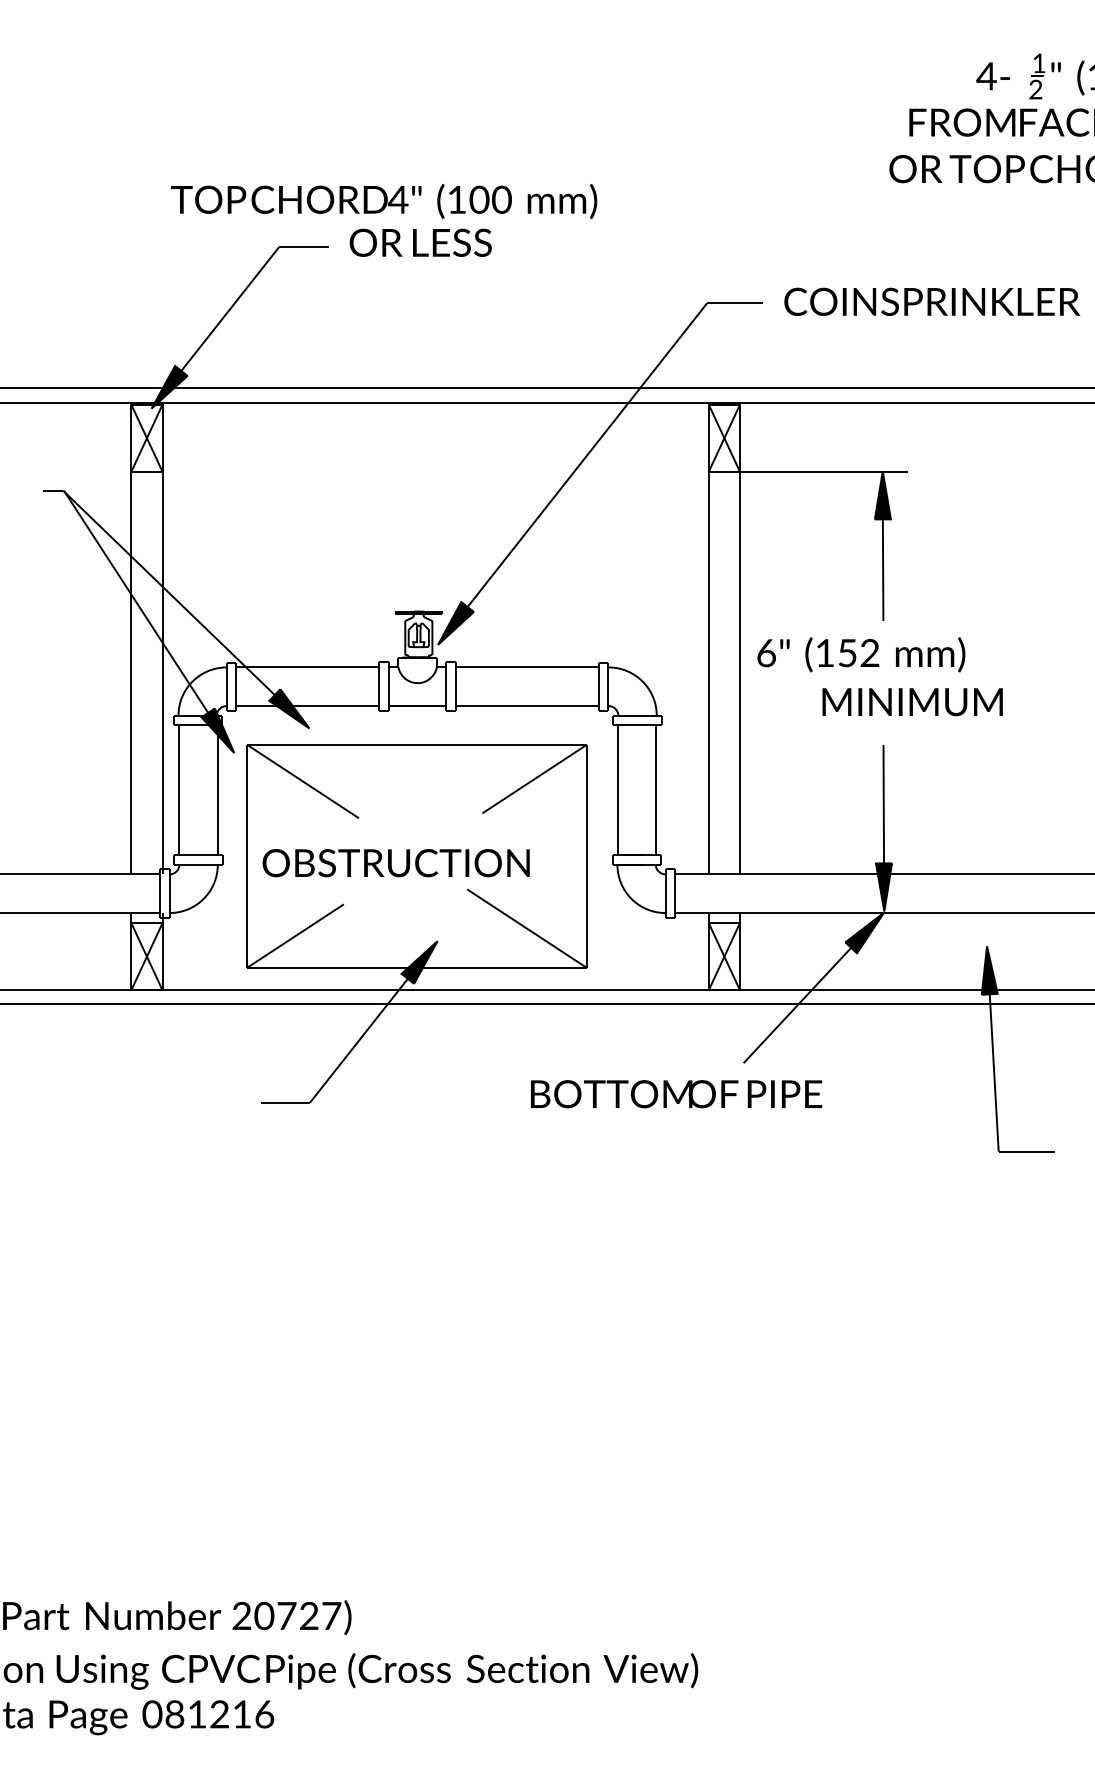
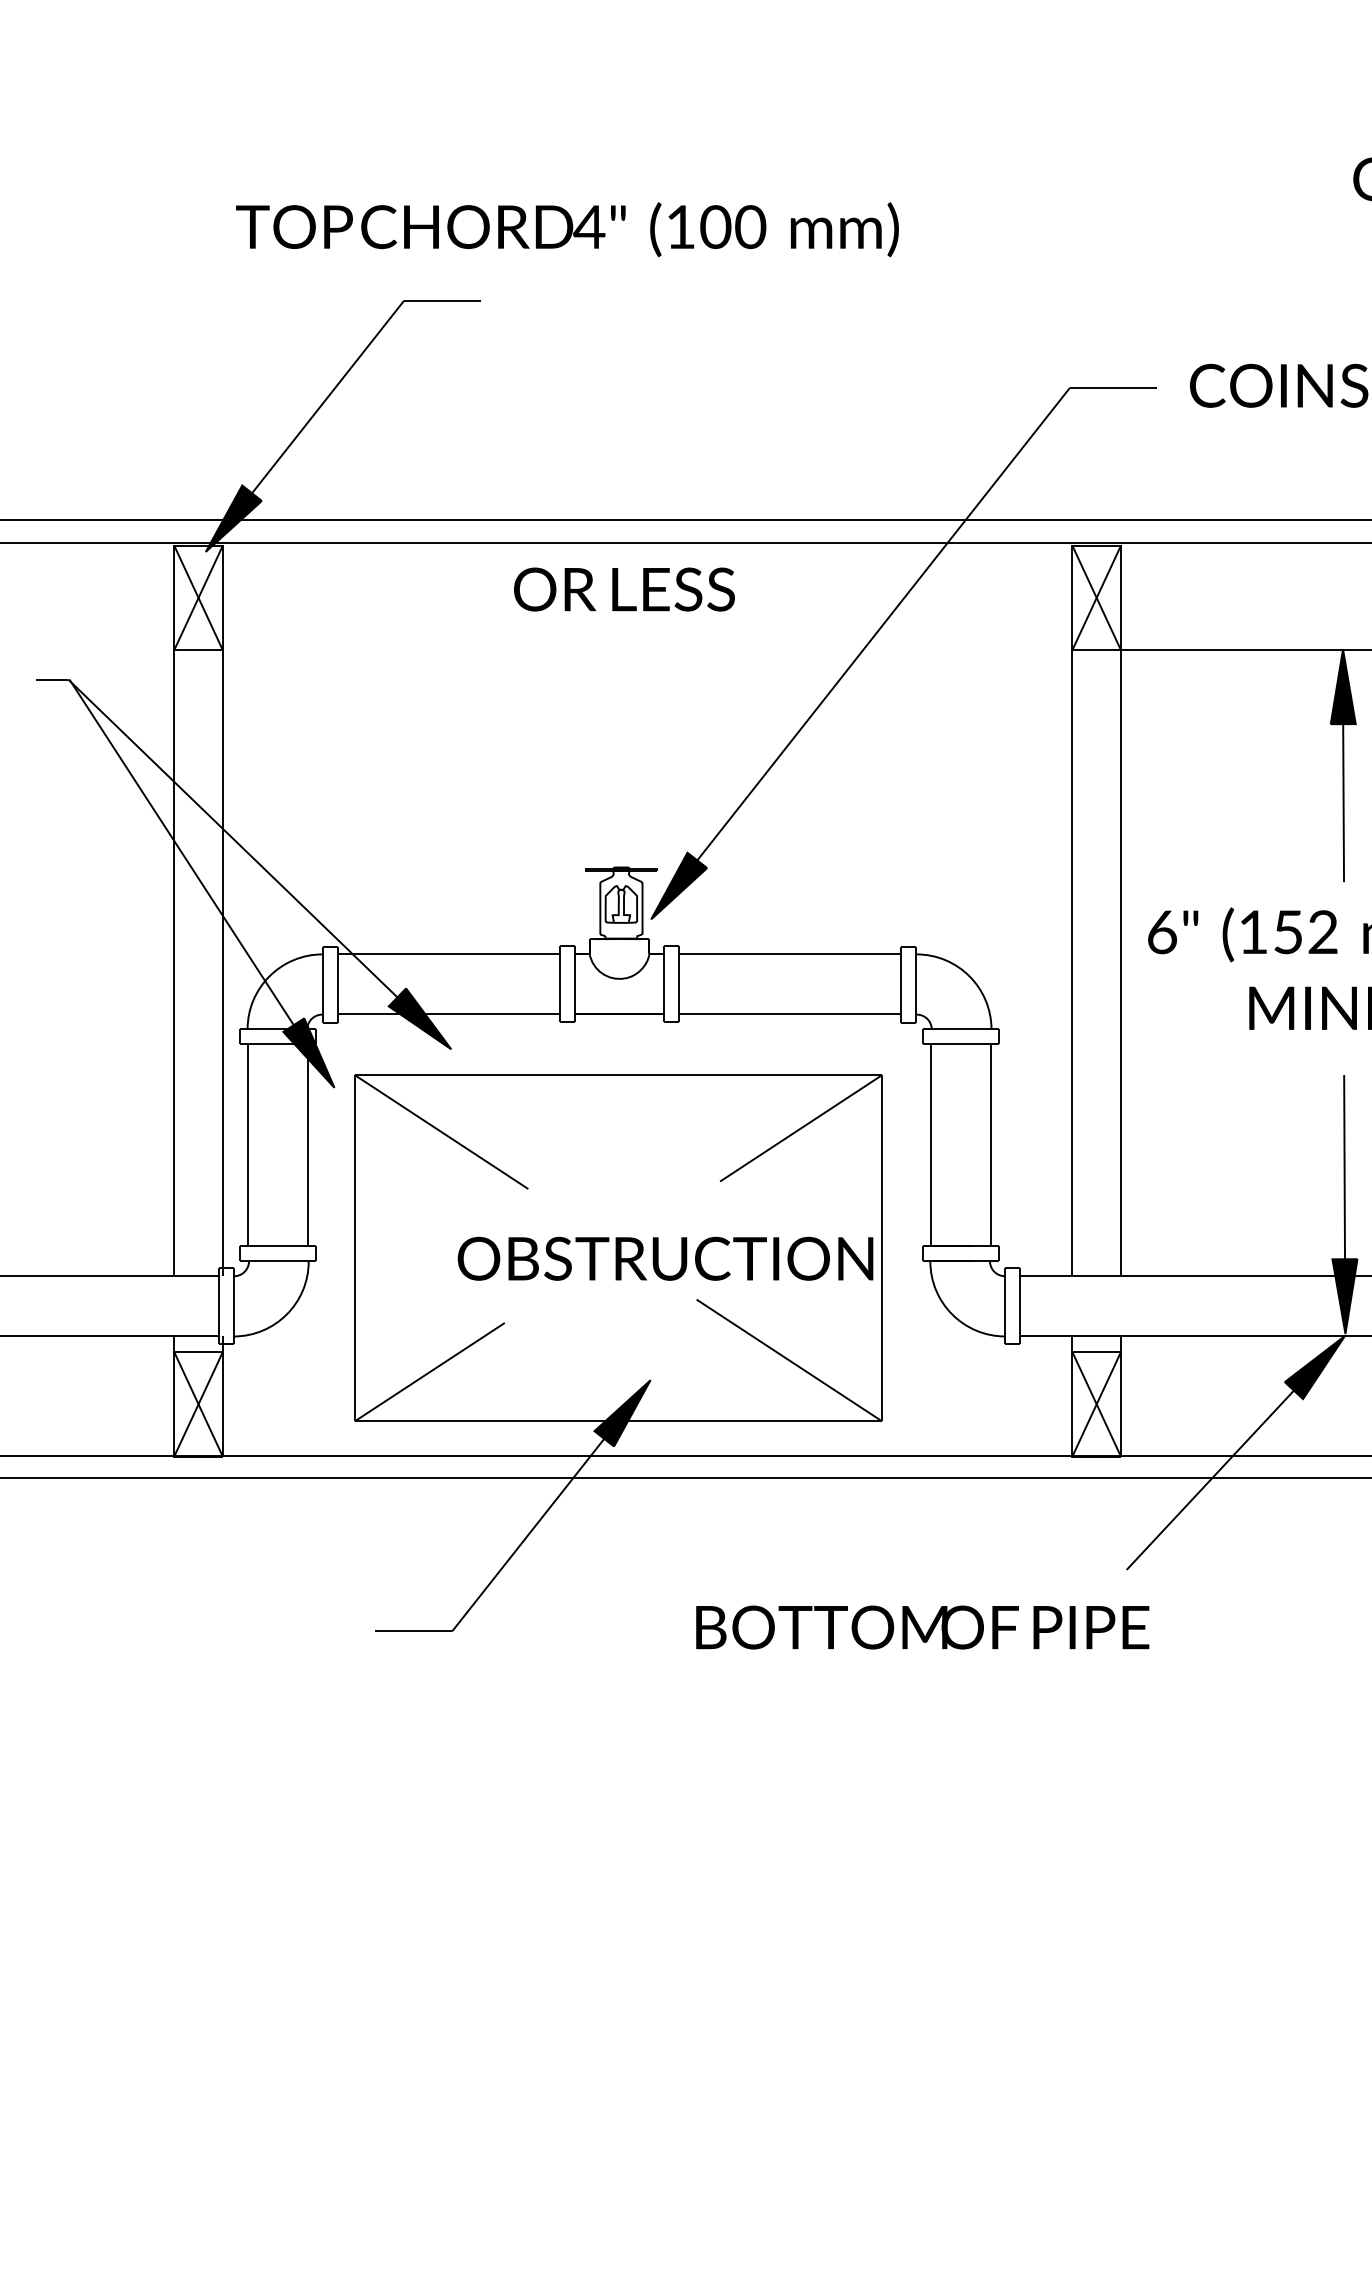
text: (420, 242) -> (624, 588), moved
text: (395, 863) -> (664, 1259), moved
text: (676, 1094) -> (922, 1628), moved

